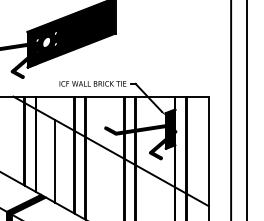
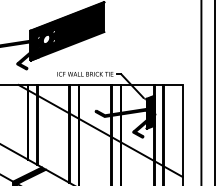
line: (54, 160) -> (53, 138), removed

